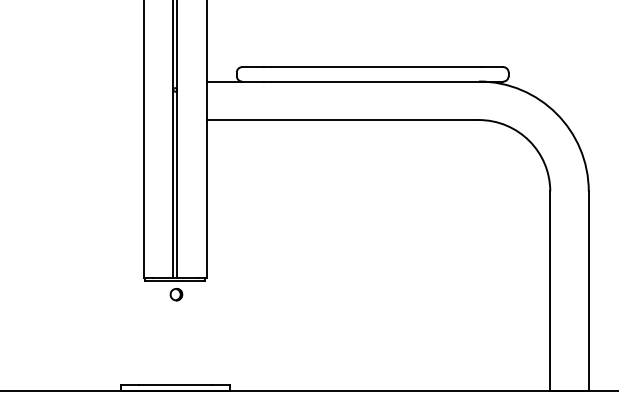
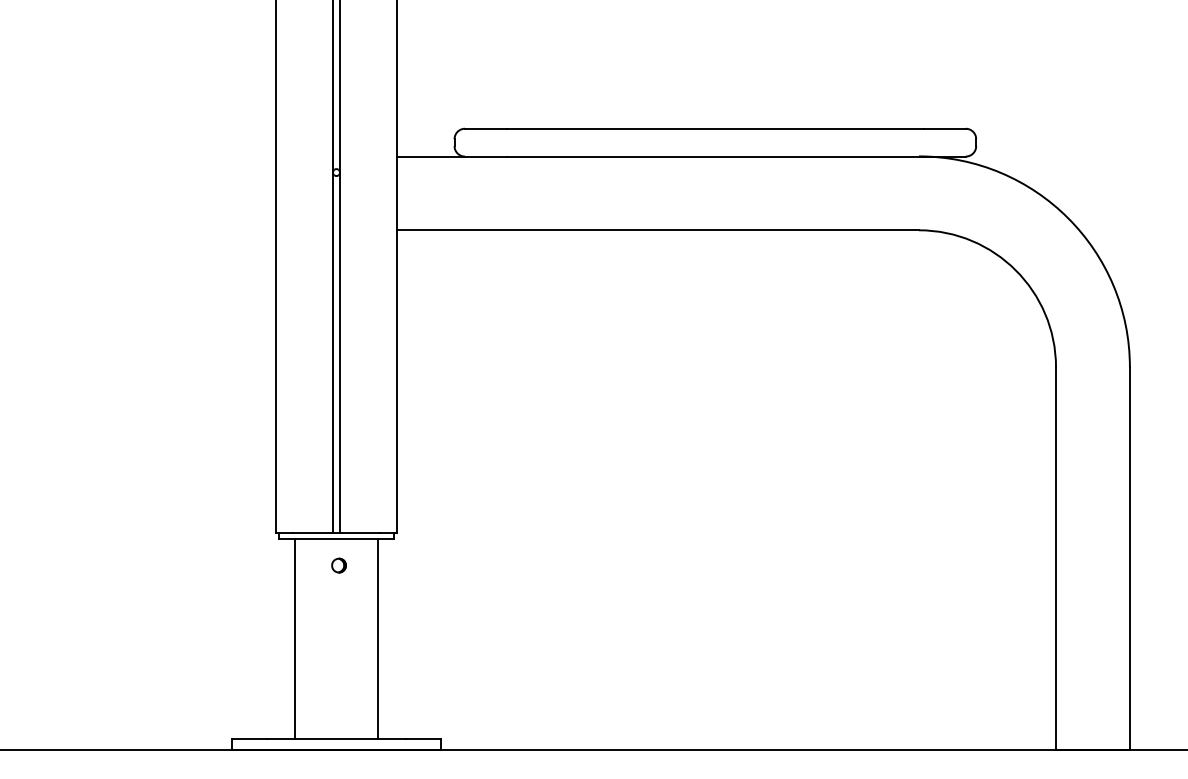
part: (176, 294) -> (338, 565), size x0.62
line: (153, 333) -> (294, 639), added
line: (197, 333) -> (379, 639), added

